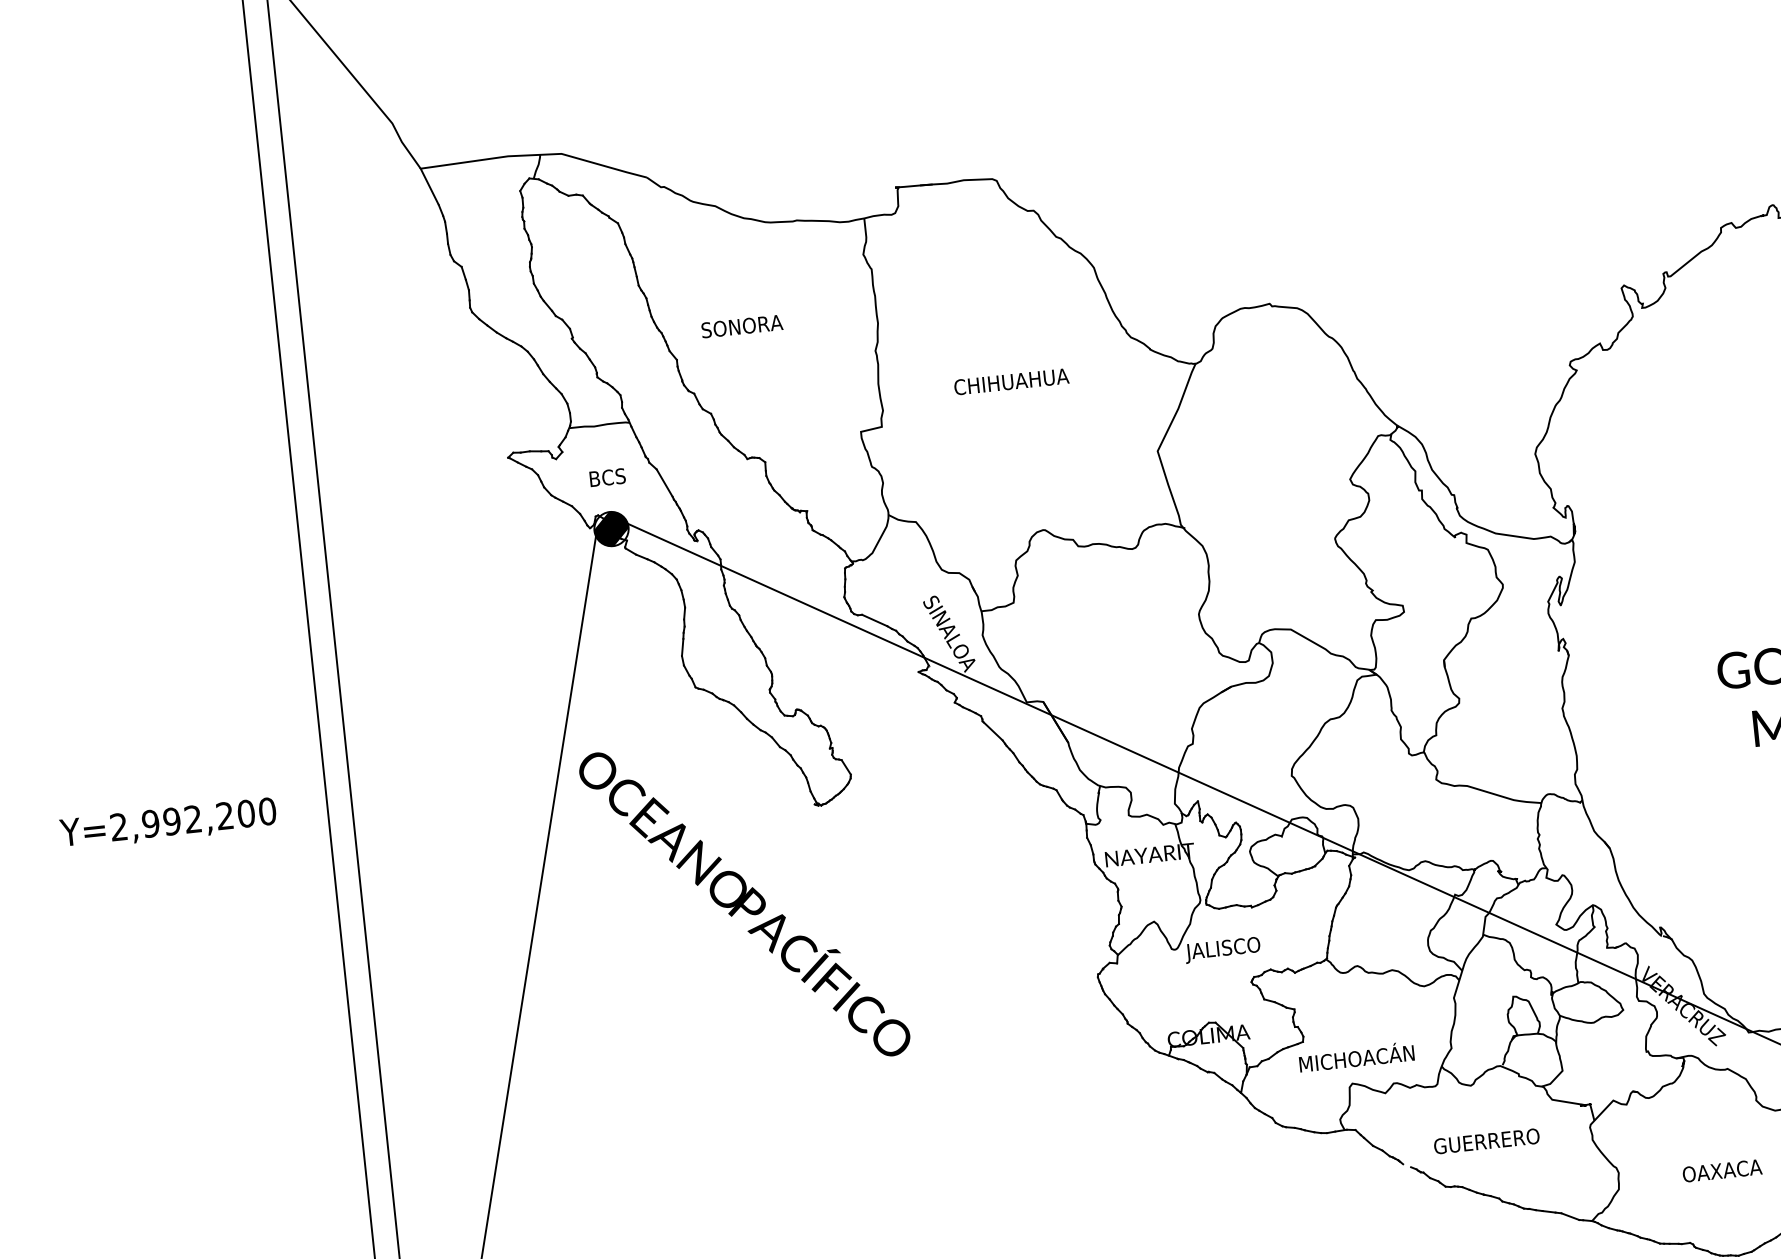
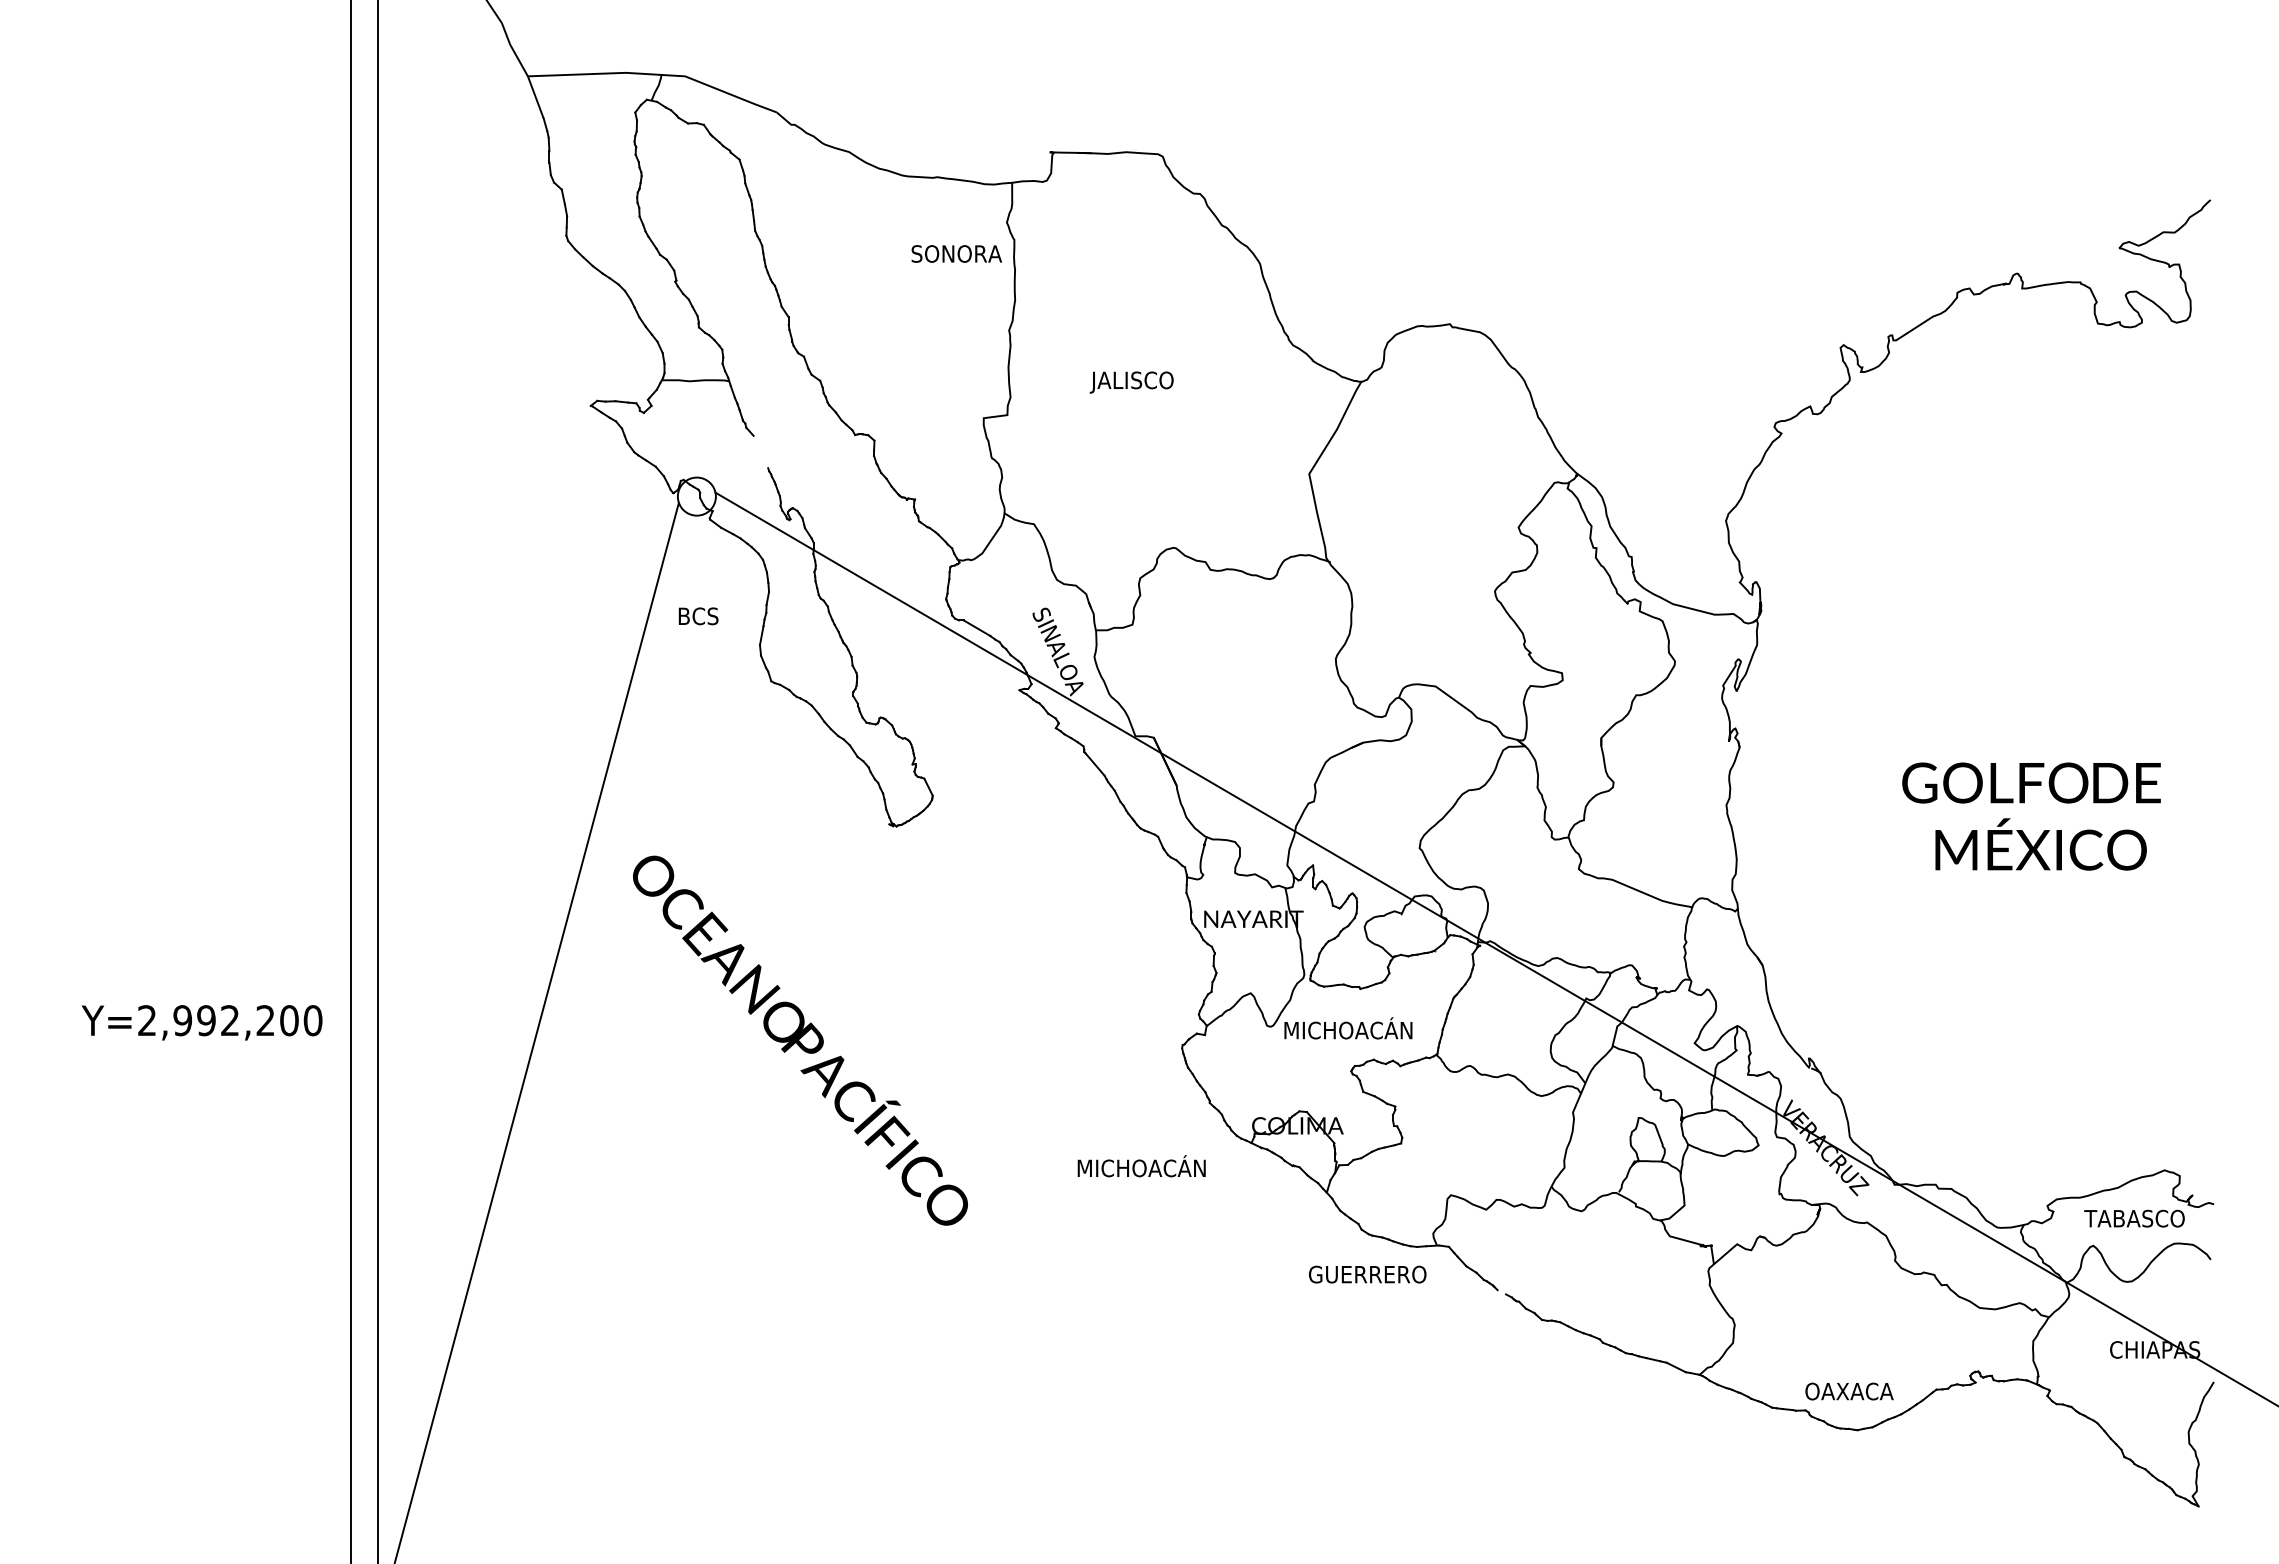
text: (741, 326) -> (956, 253), moved
text: (1010, 383) -> (1154, 382), CHIHUAHUA -> JALISCO
text: (607, 477) -> (698, 616), moved
line: (664, 482) -> (760, 451), removed
hatch: (611, 529) -> (696, 496), removed
text: (167, 823) -> (201, 1022), moved
text: (744, 904) -> (800, 1040), moved
text: (1243, 945) -> (1346, 1030), JALISCO -> MICHOACÁN
text: (1356, 1057) -> (1141, 1166), moved
text: (1486, 1141) -> (1367, 1274), moved
text: (1722, 1170) -> (1849, 1391), moved

